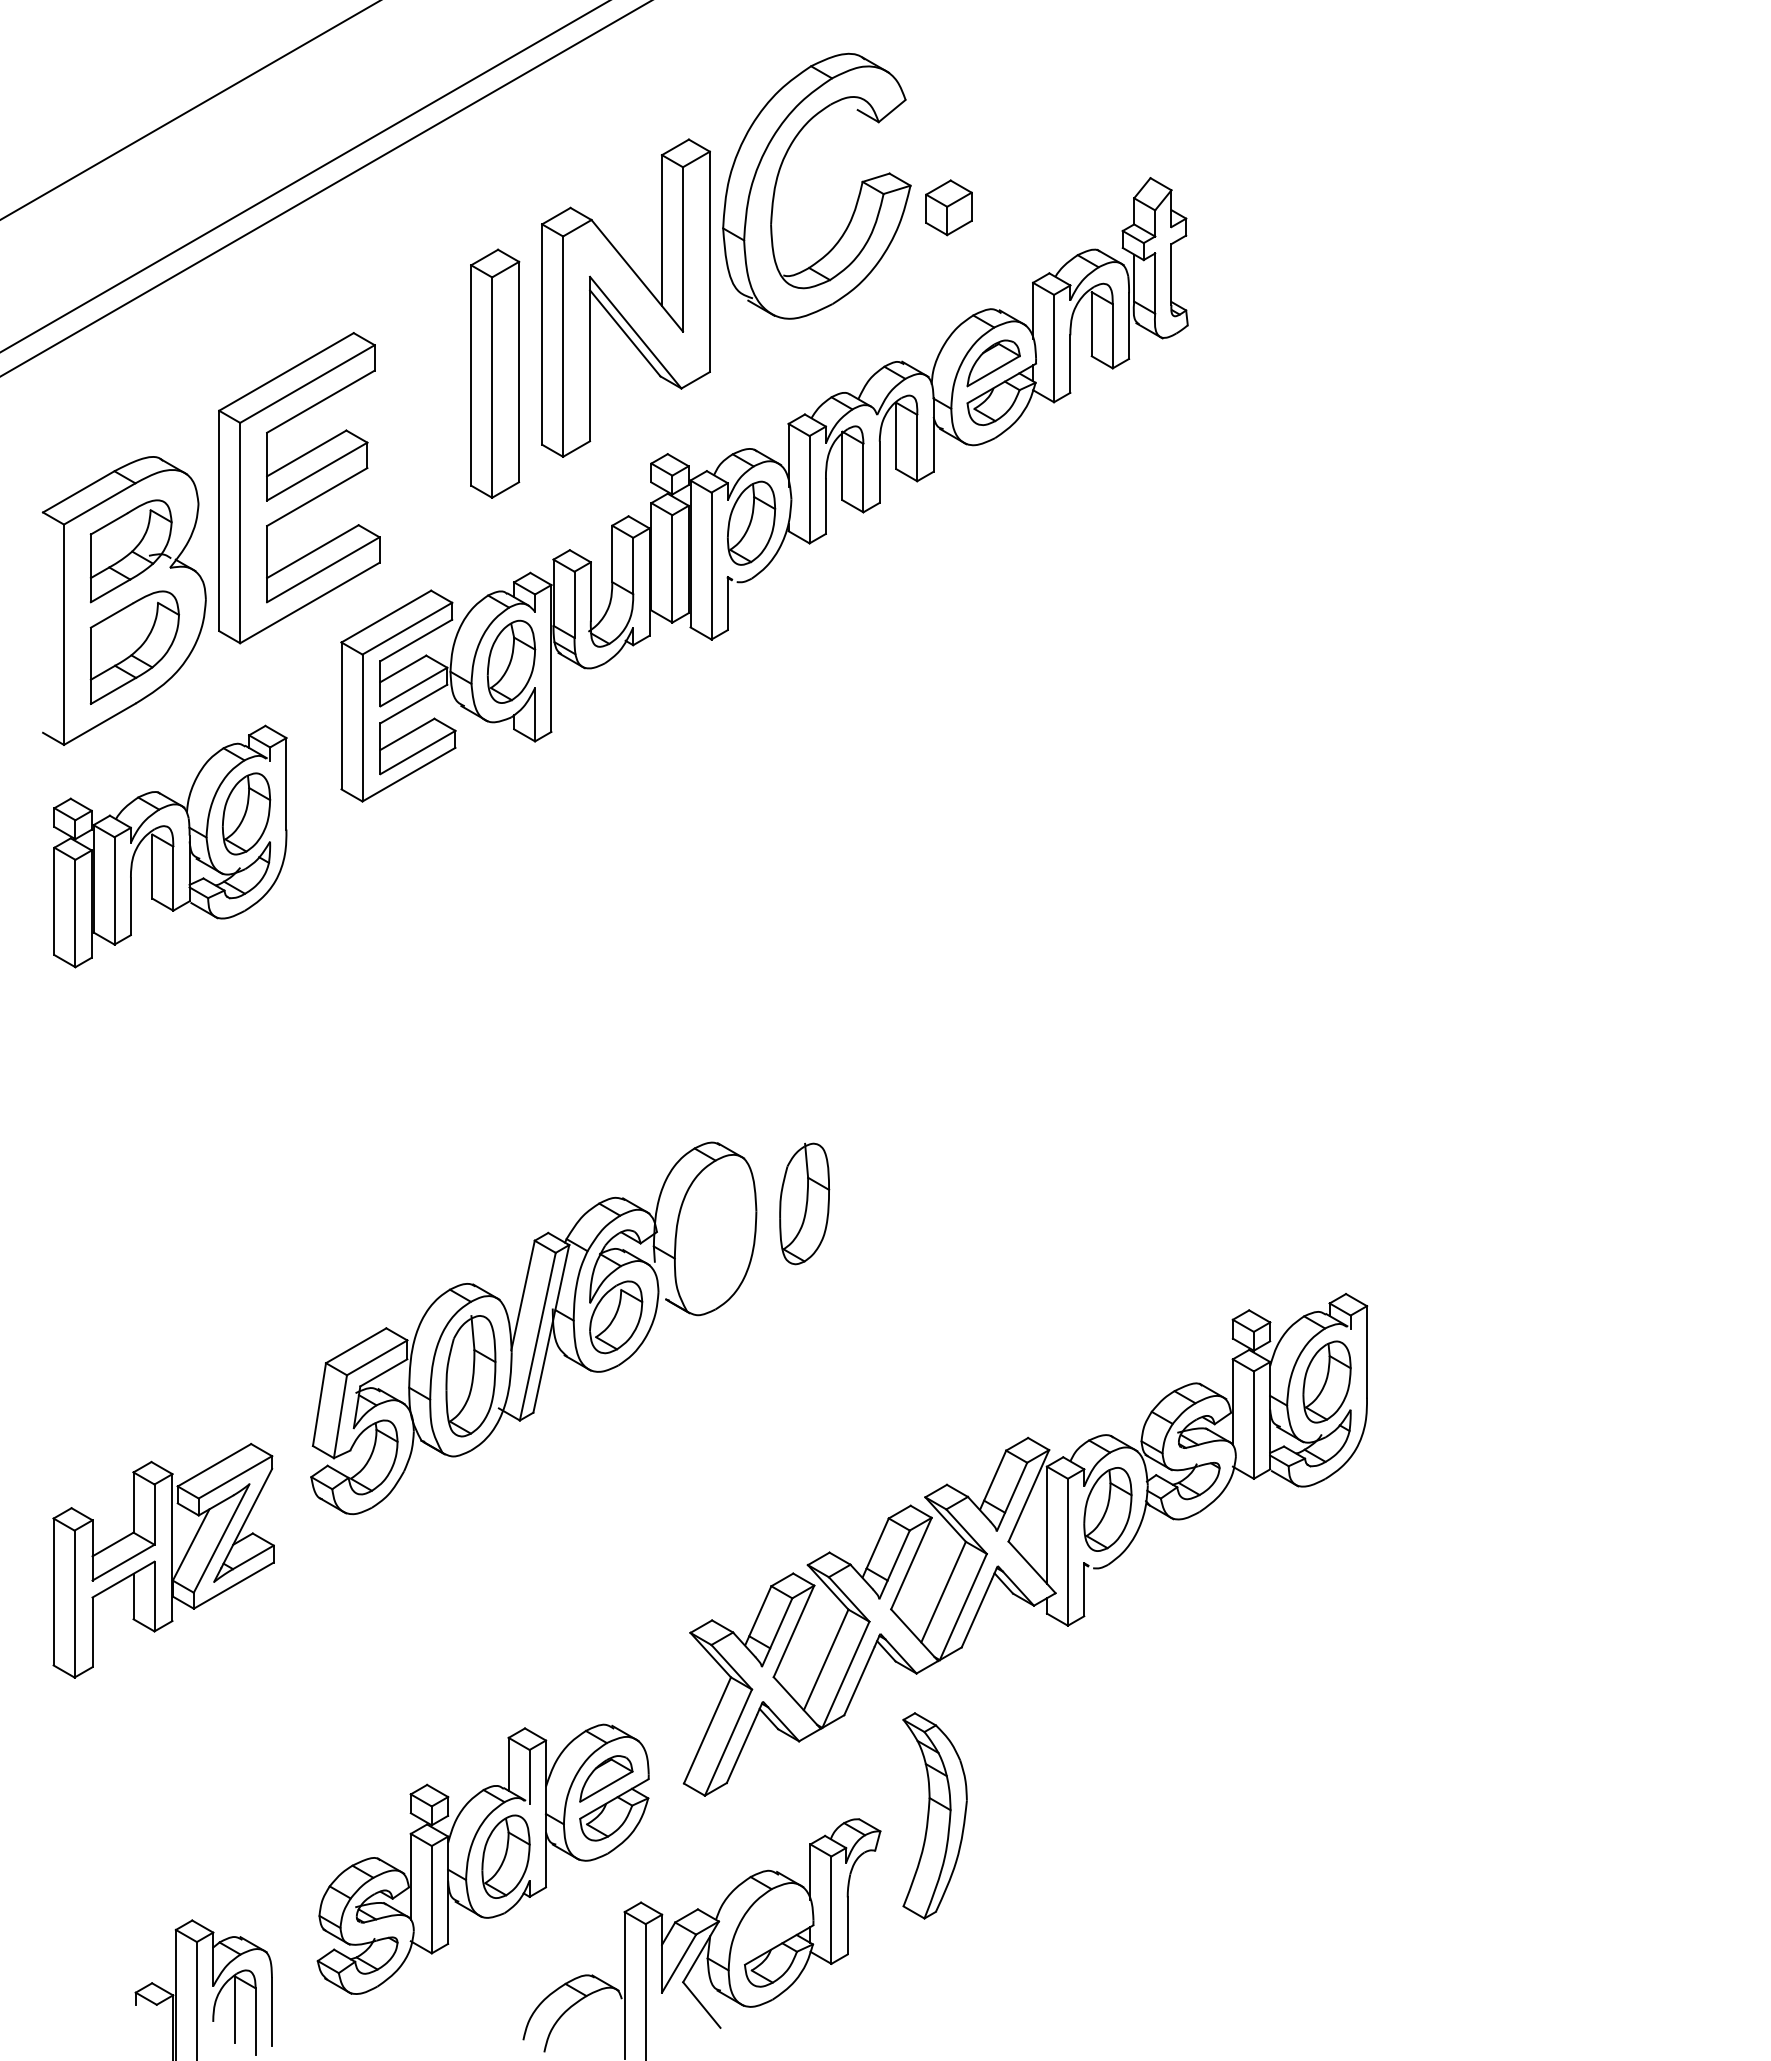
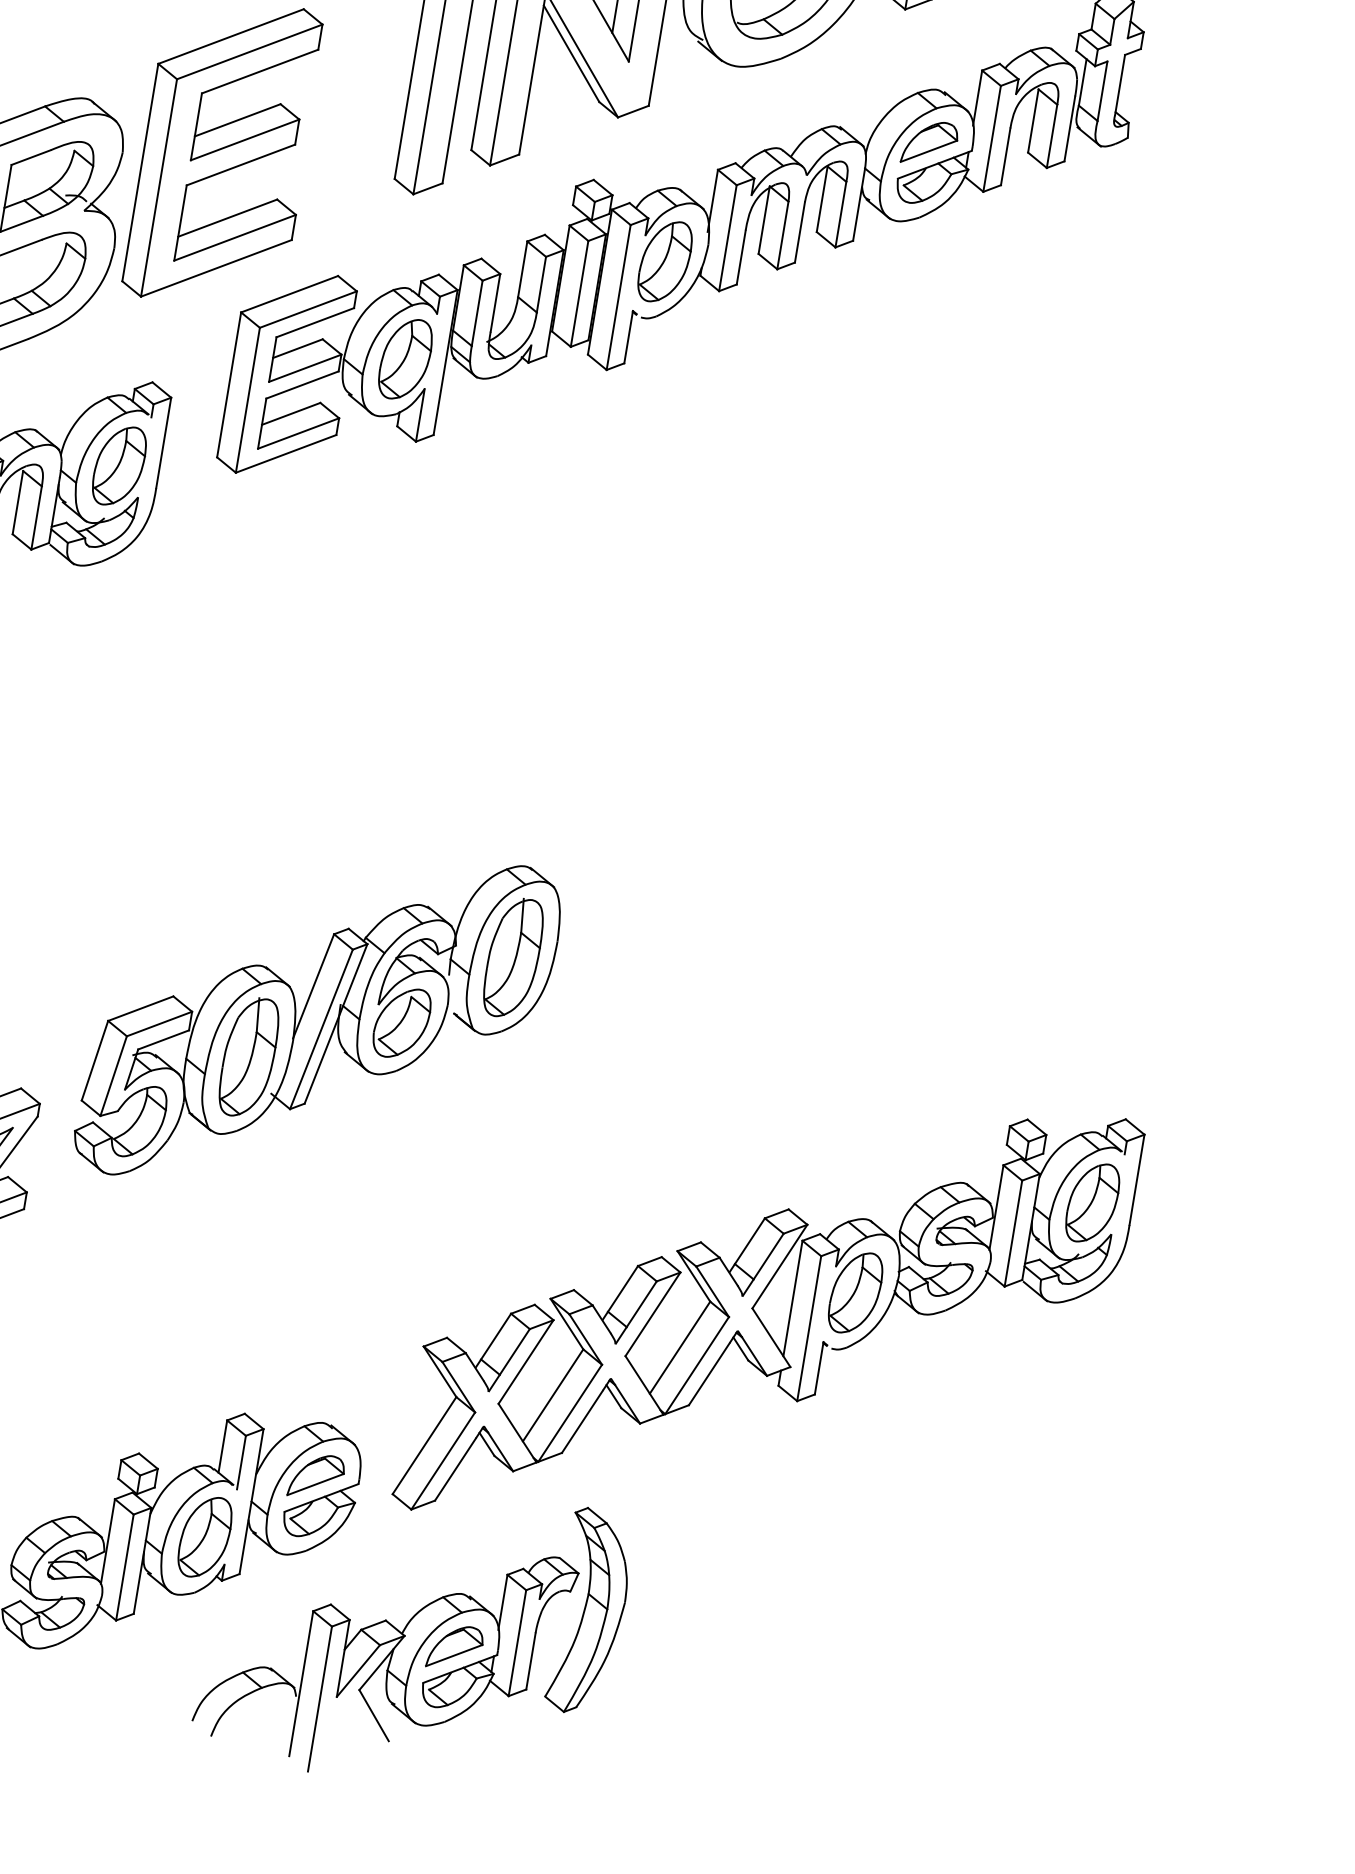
part: (804, 1203) -> (513, 957), moved
part: (934, 1815) -> (590, 1611), moved
part: (770, 1924) -> (454, 1647), added

